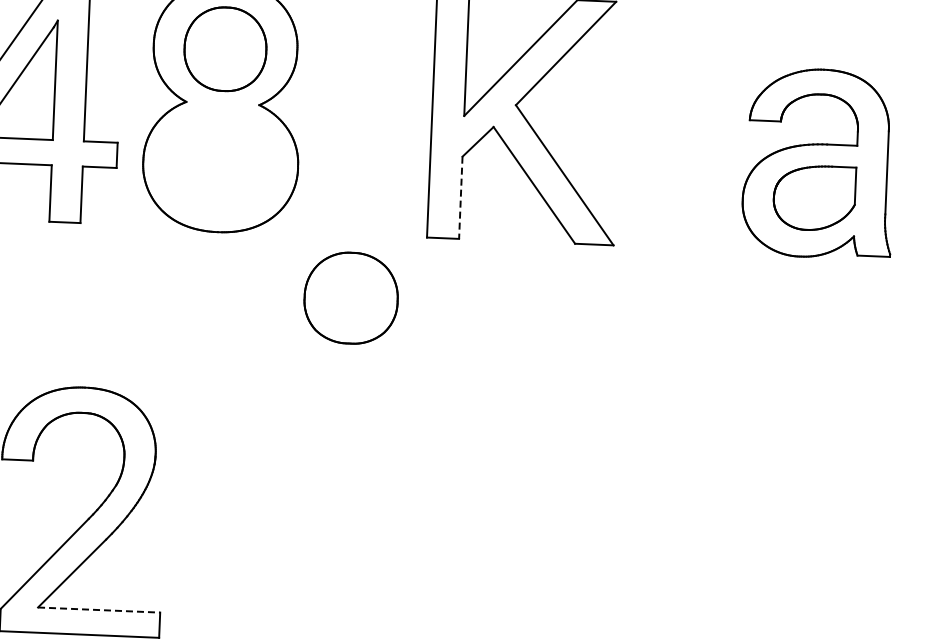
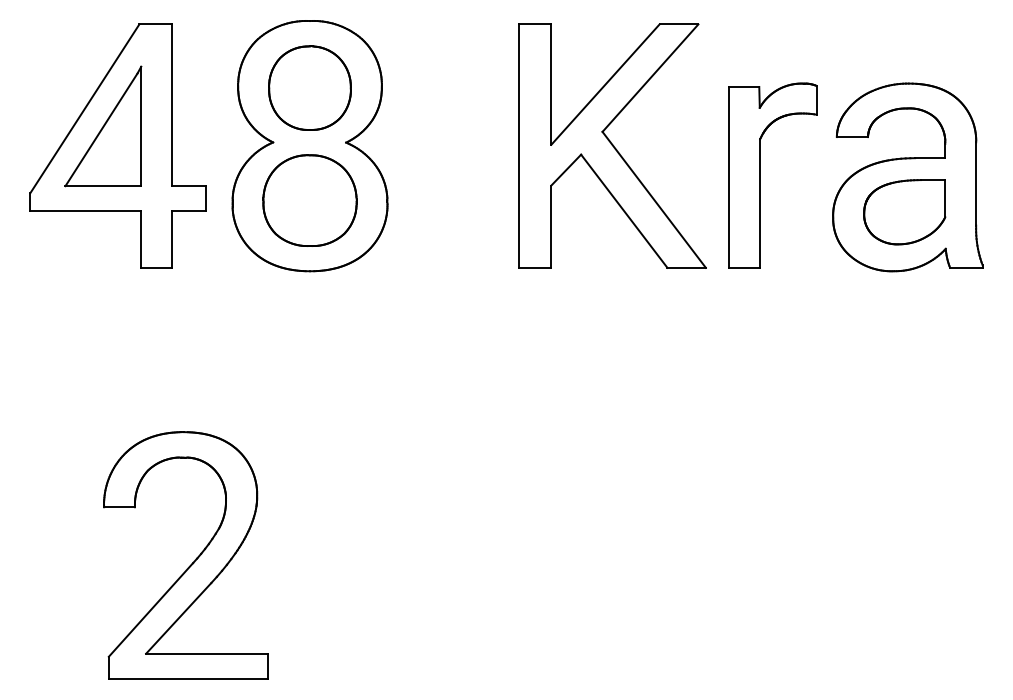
part: (671, 155) -> (760, 175), added
line: (460, 198) -> (551, 227), dashed -> solid
part: (350, 298) -> (309, 200), moved
line: (99, 609) -> (207, 653), dashed -> solid

